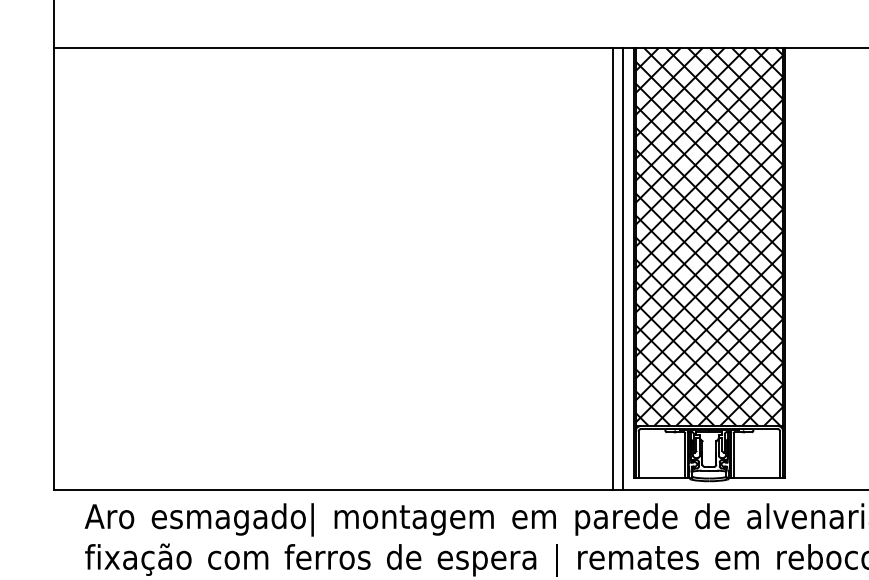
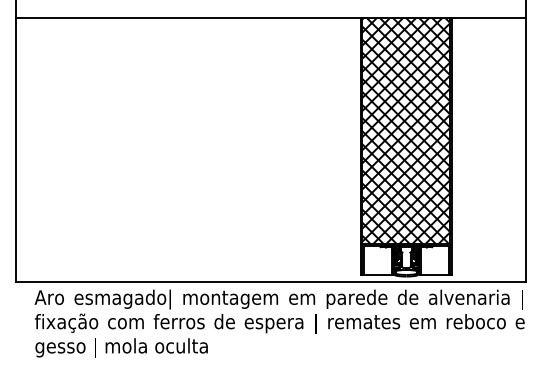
line: (612, 267) -> (348, 149), removed
line: (623, 267) -> (355, 149), removed

